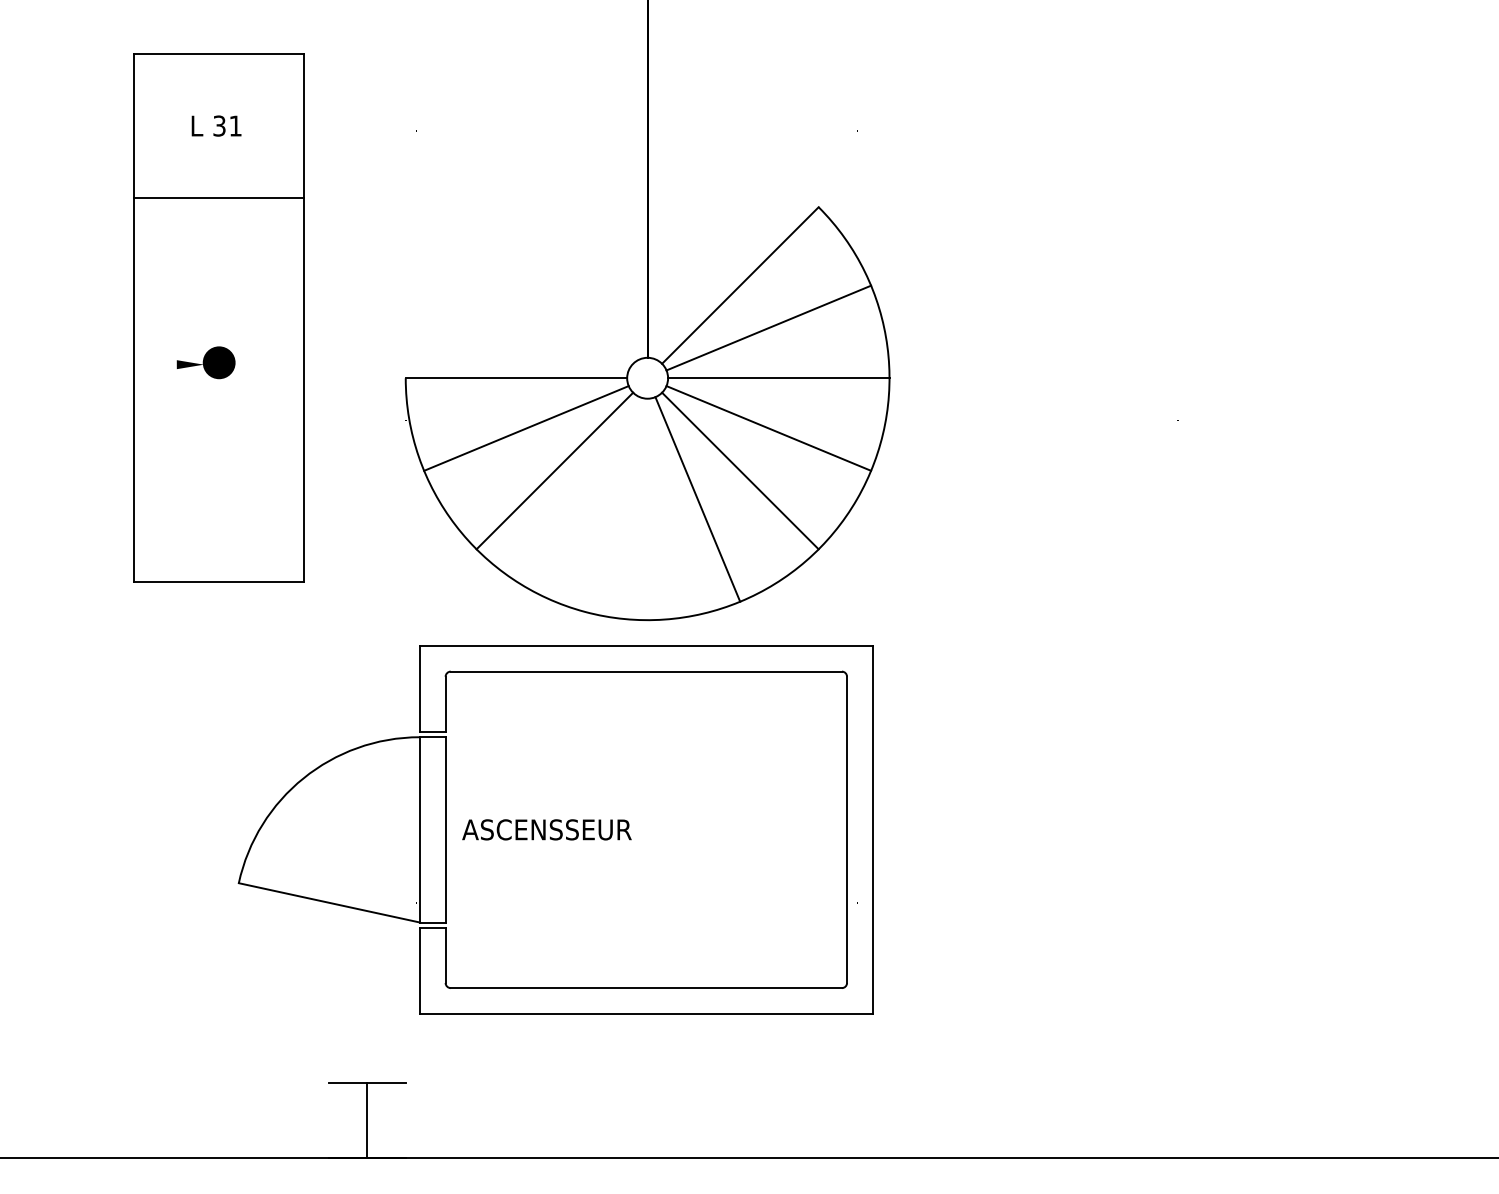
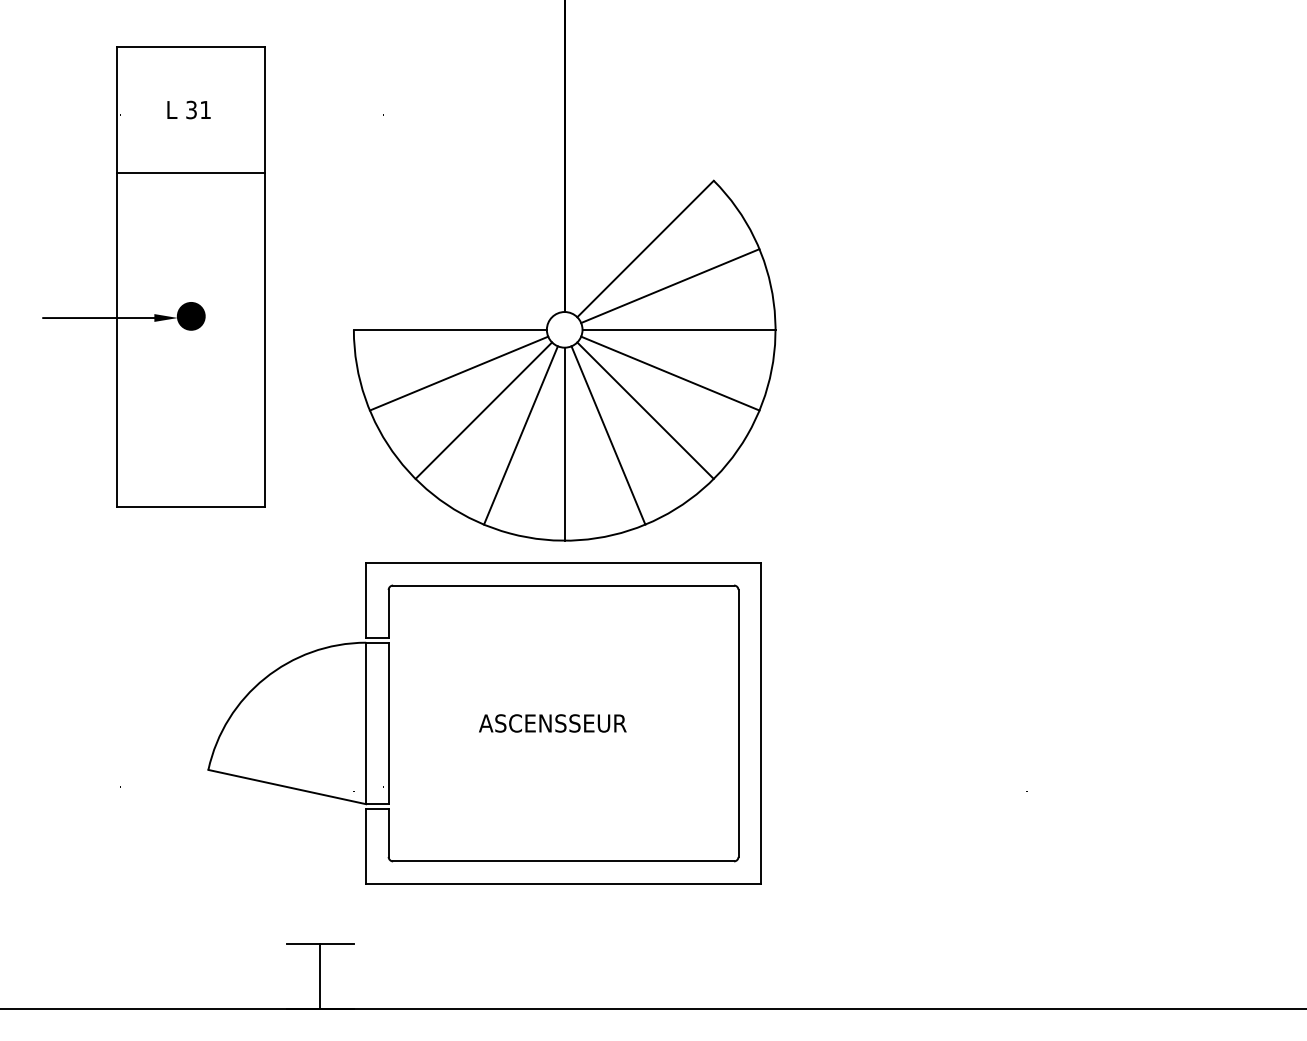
line: (112, 364) -> (98, 317), added
line: (597, 499) -> (521, 435), added
line: (647, 509) -> (564, 444), added
text: (546, 829) -> (552, 723), moved

